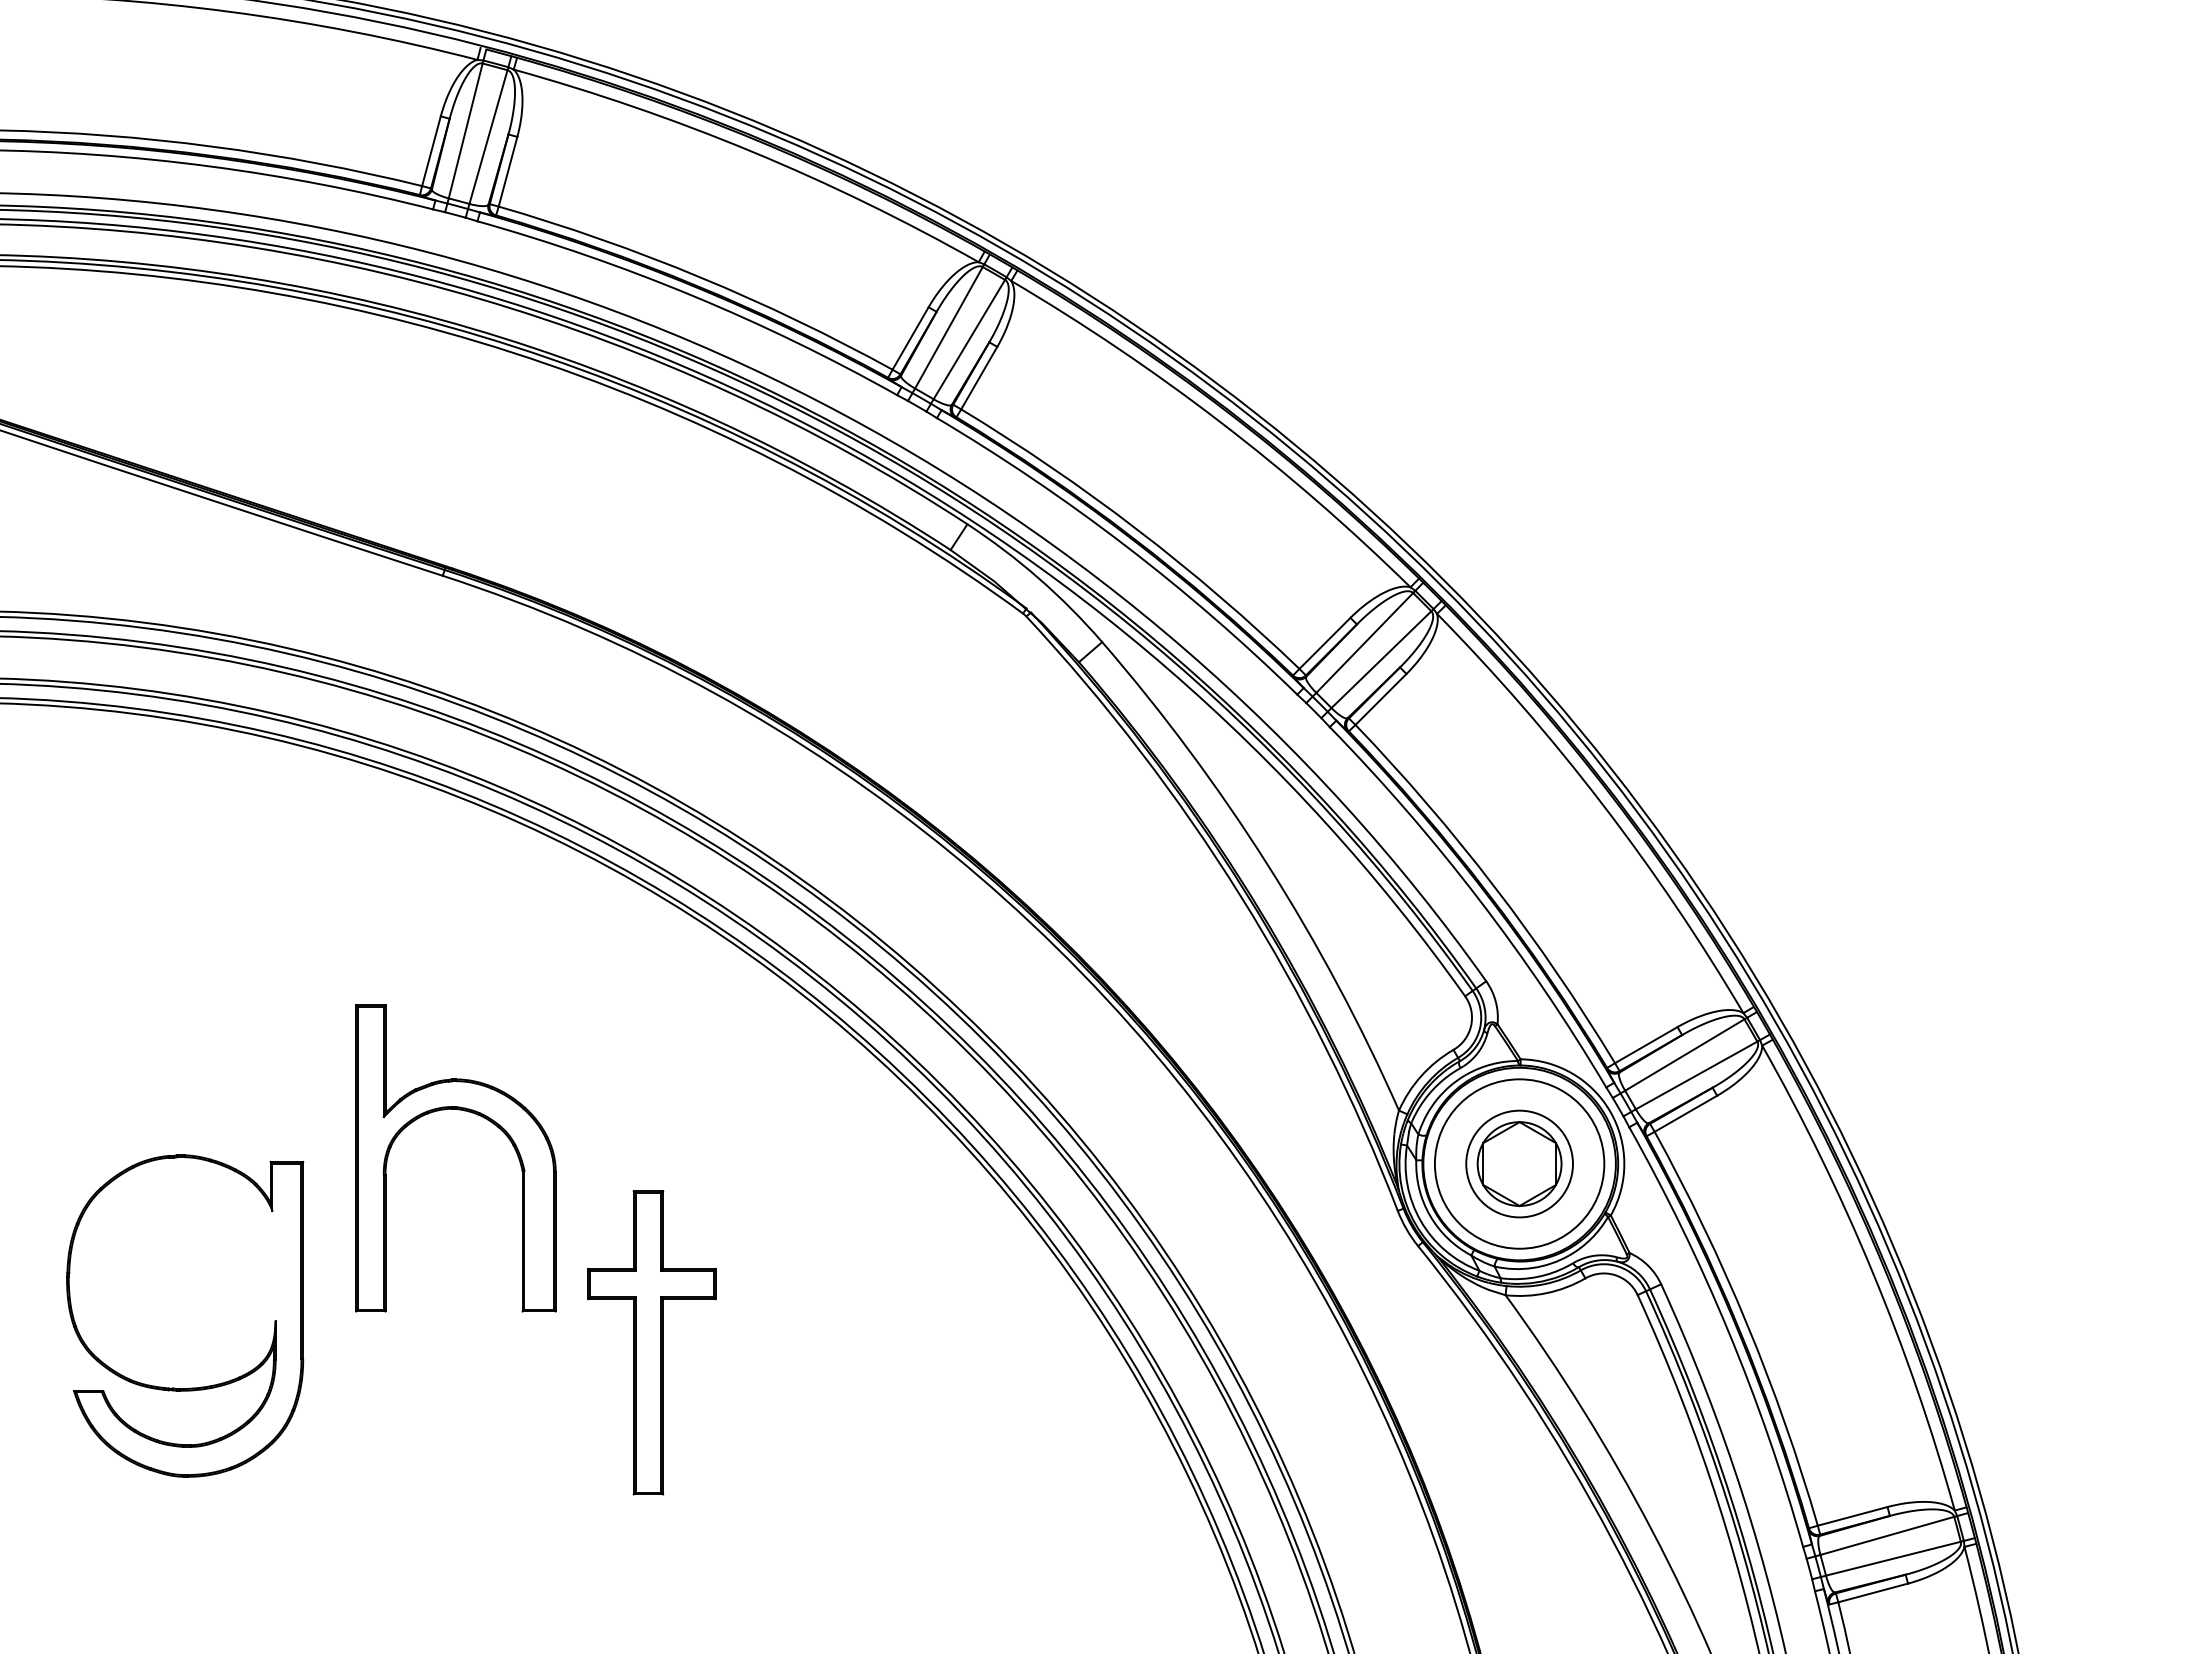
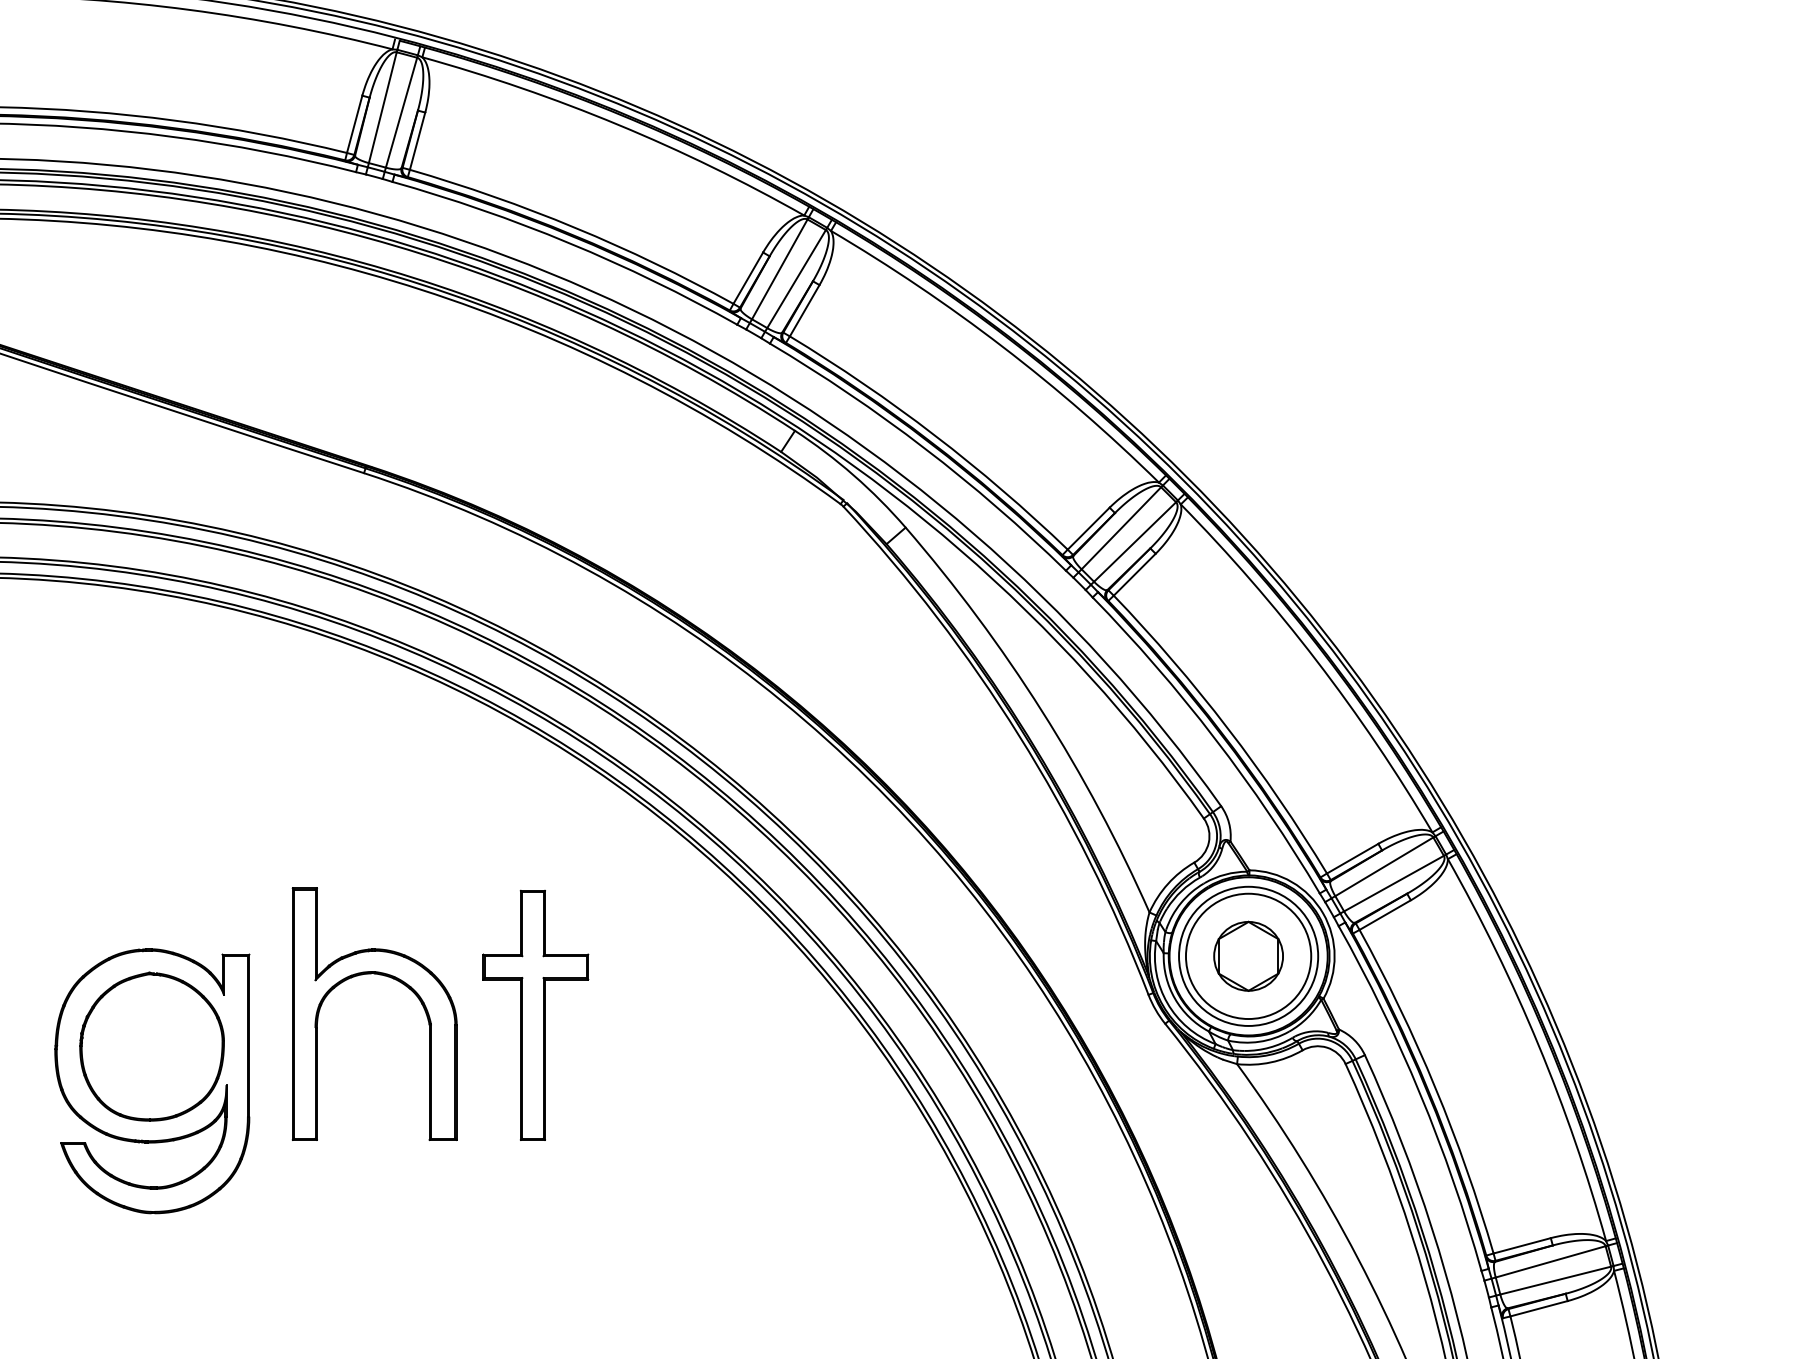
part: (468, 1112) -> (385, 976), moved
circle: (1519, 1163) -> (1248, 955), size x1.43
part: (184, 1273) -> (151, 1046), added
part: (651, 1342) -> (535, 1015), moved

